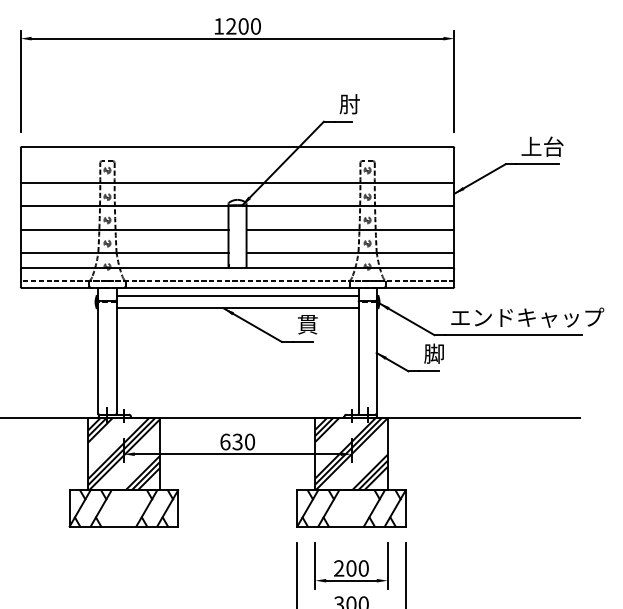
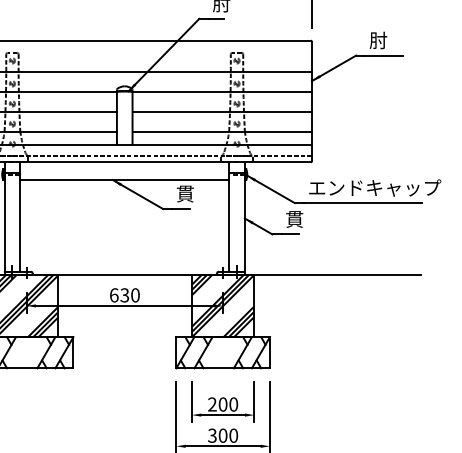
text: (542, 146) -> (388, 40), 上台 -> 肘
line: (237, 295) -> (124, 168), removed
text: (434, 353) -> (294, 218), 脚 -> 貫

